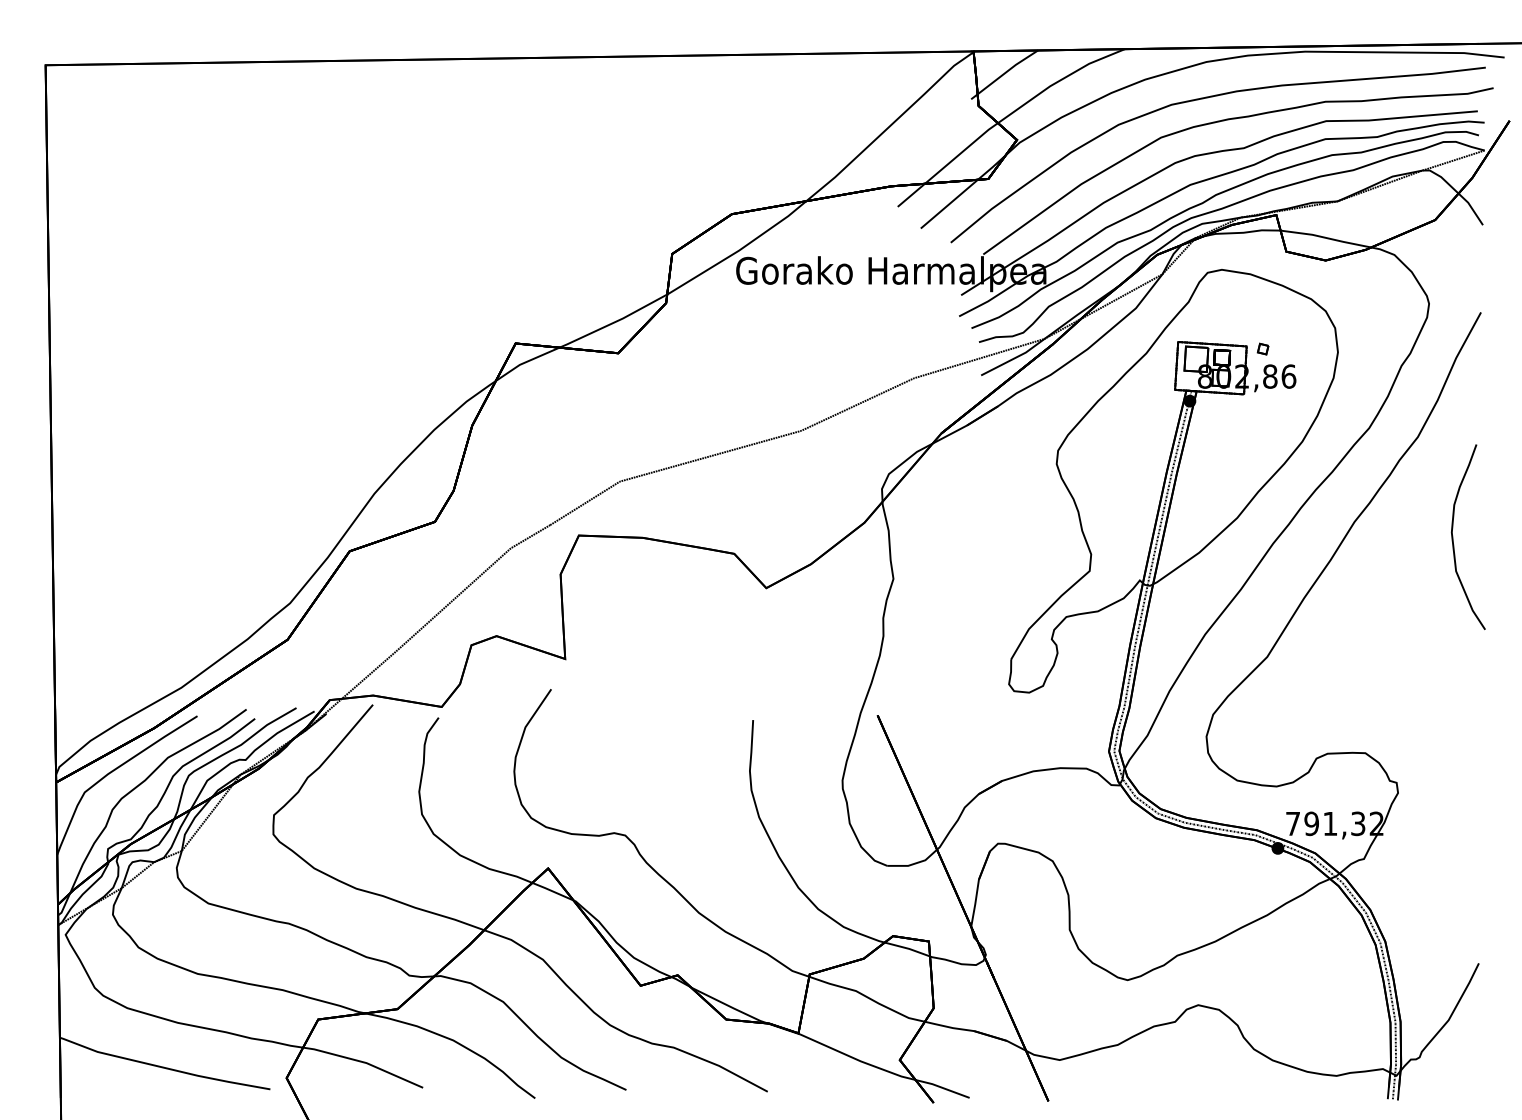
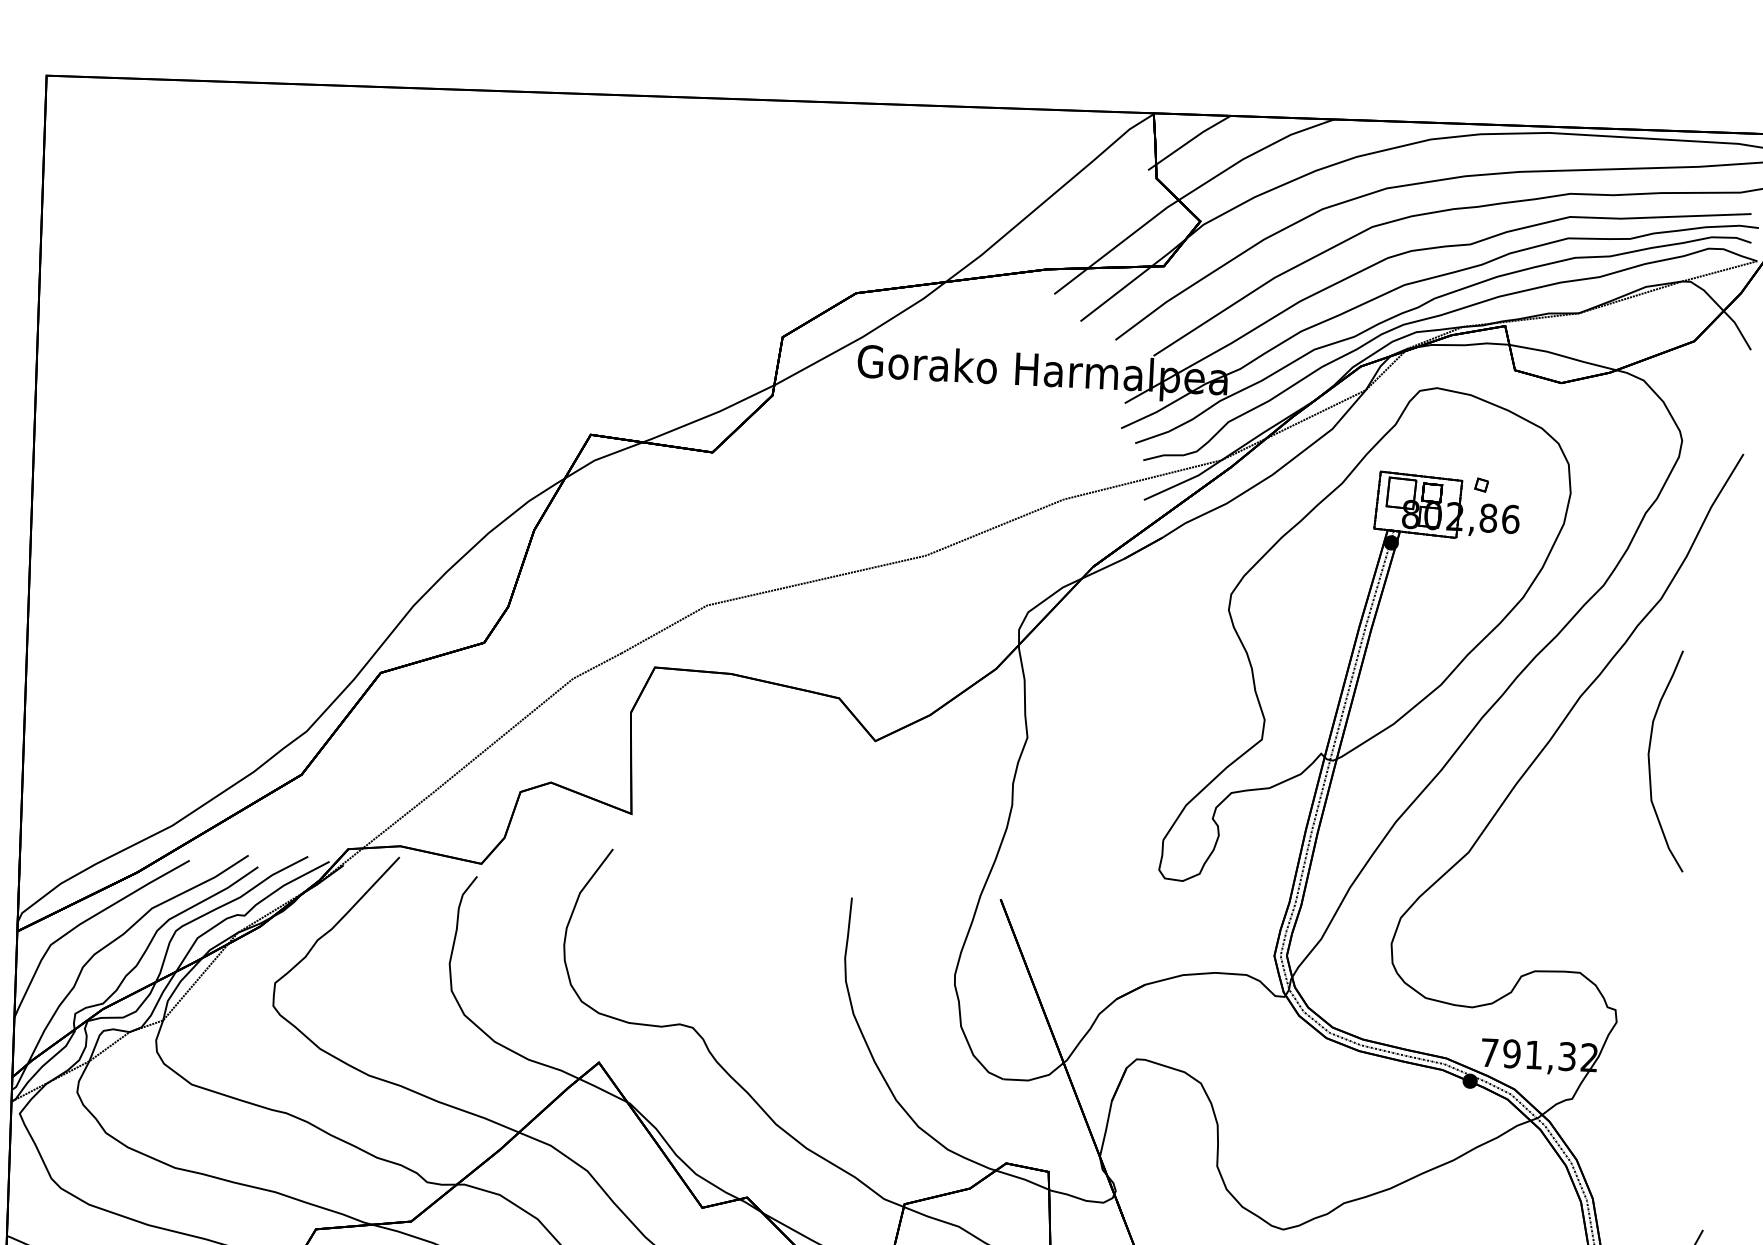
curve: (1453, 536) -> (1650, 759), moved

